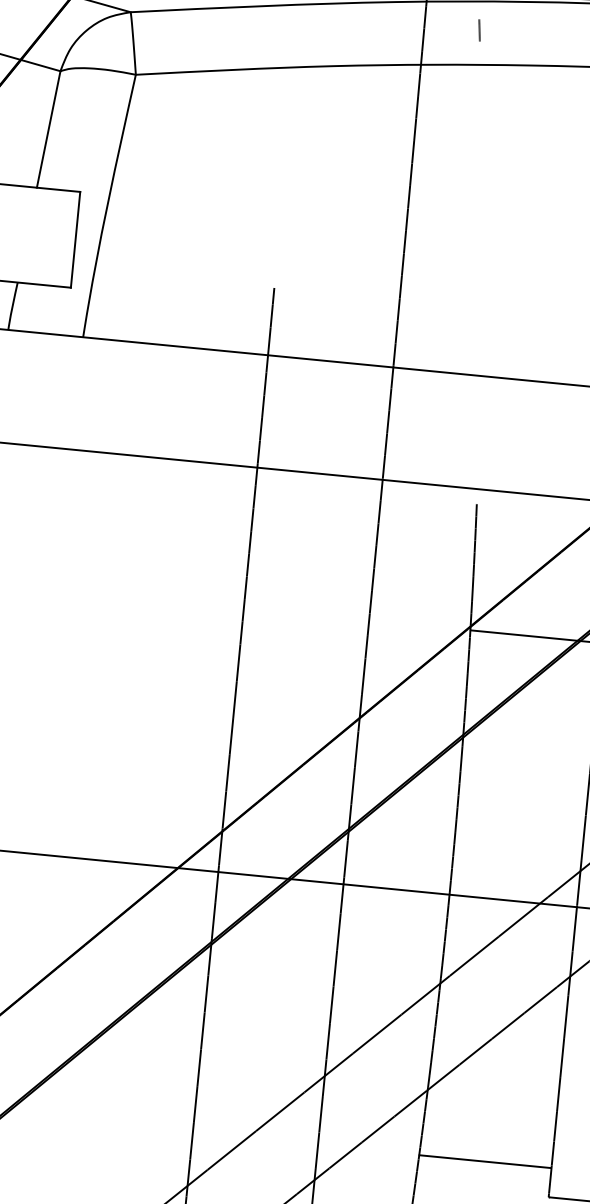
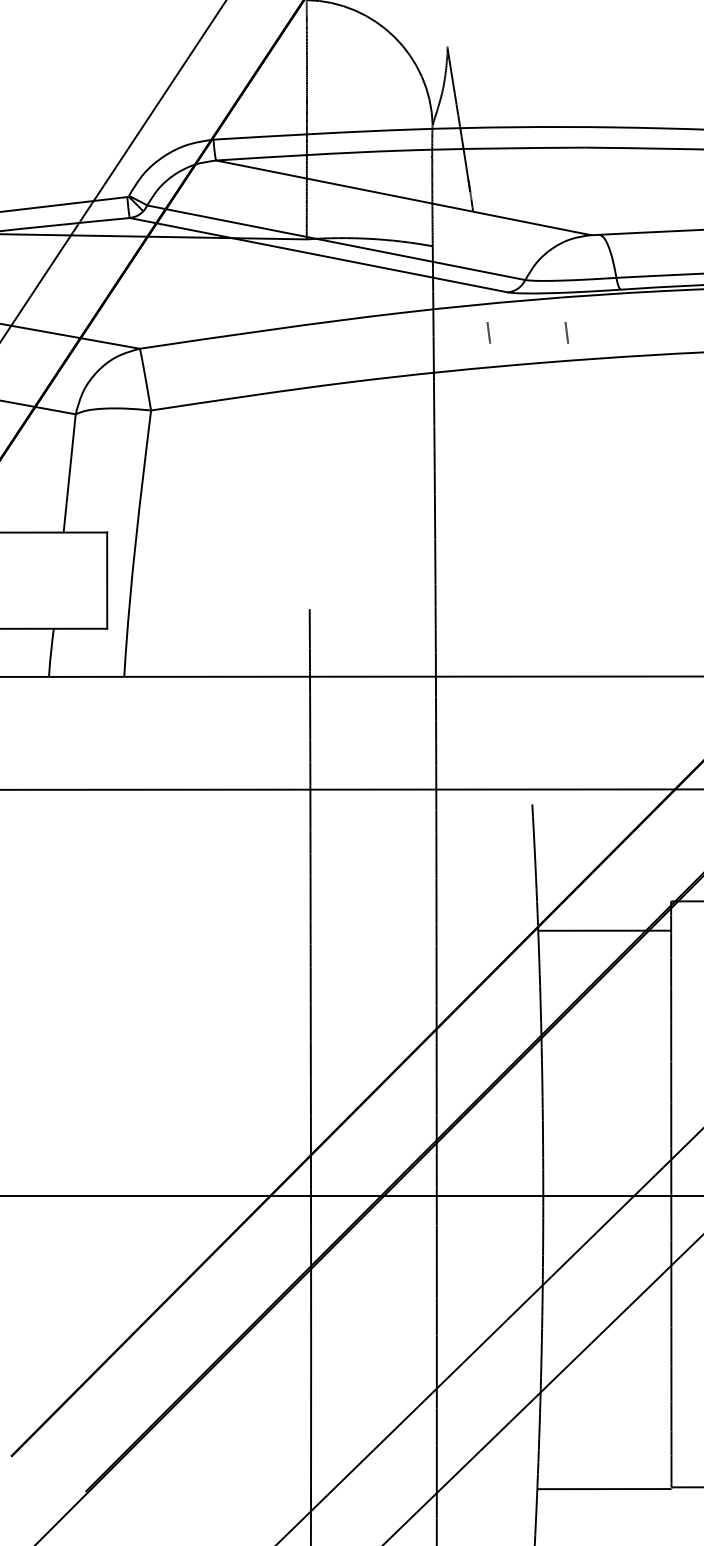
line: (556, 37) -> (566, 332), added
line: (484, 1162) -> (604, 1489), moved

